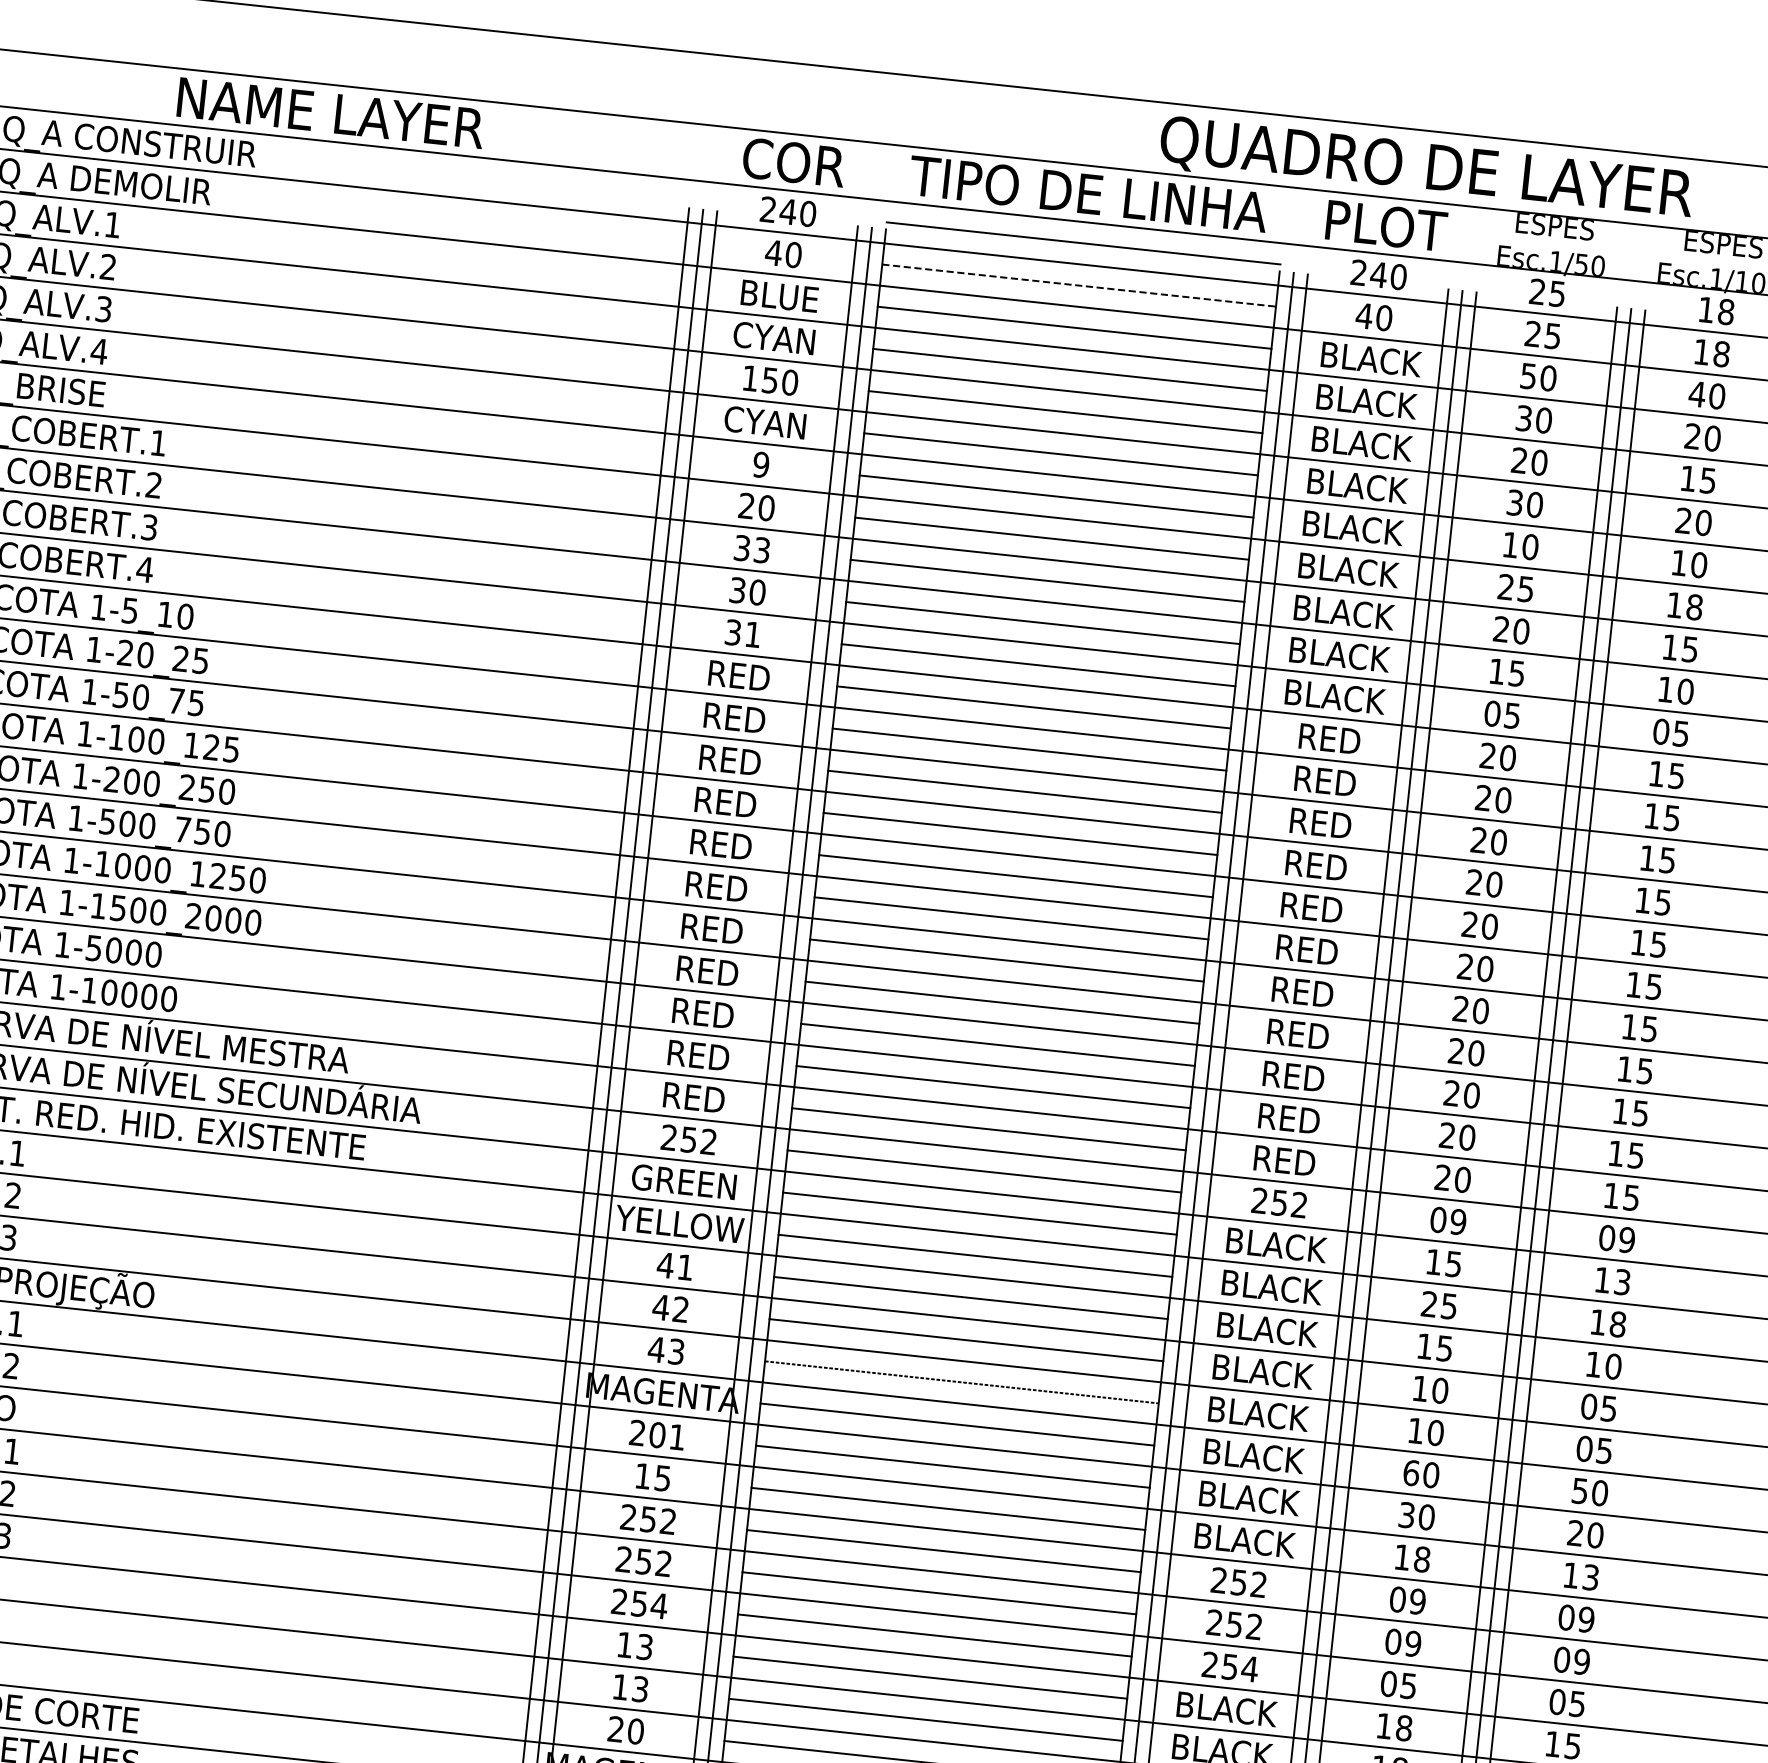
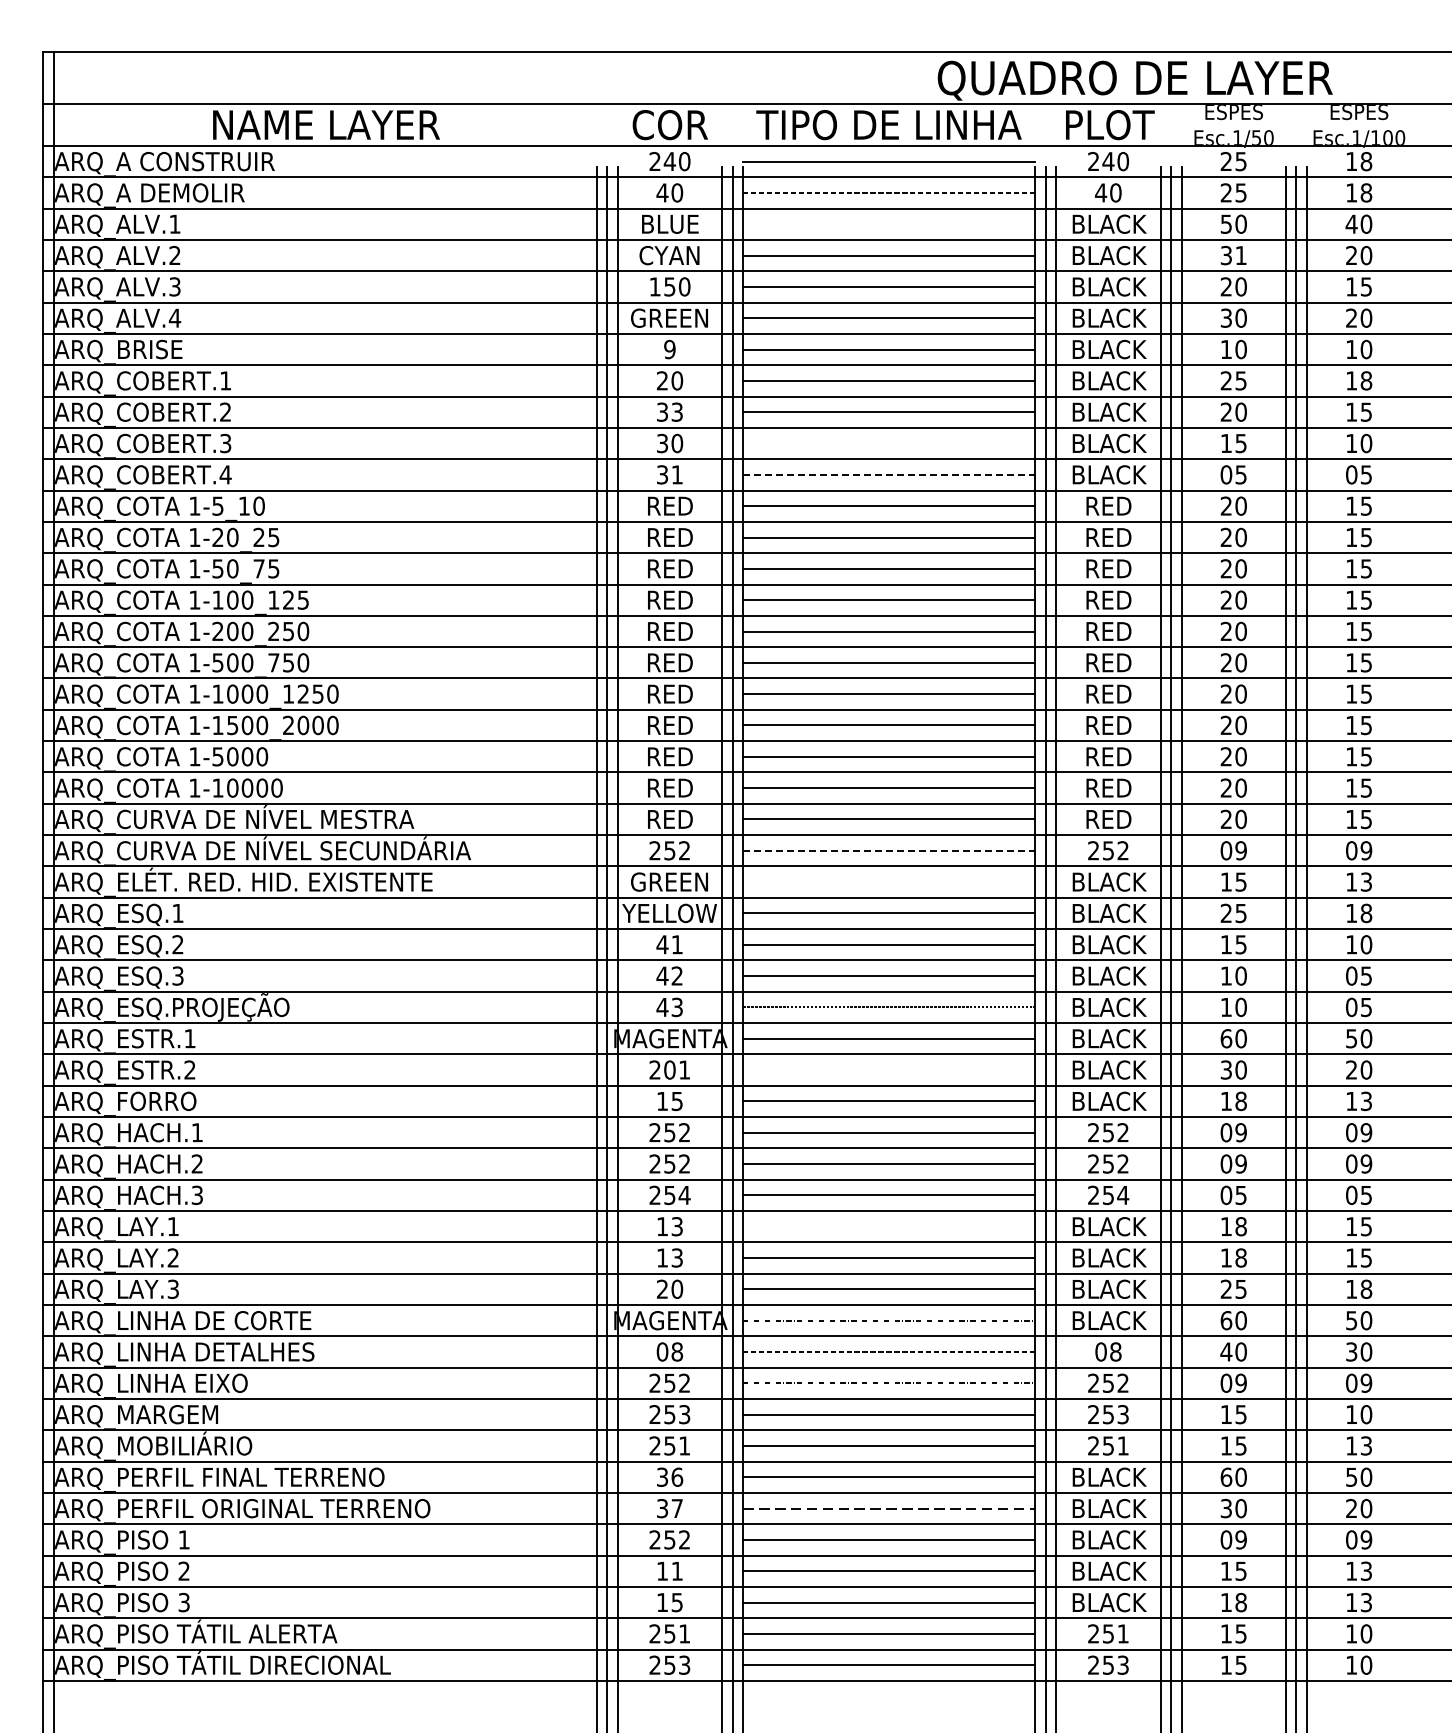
line: (1074, 328) -> (889, 224), removed
text: (1543, 420) -> (1240, 255), 30 -> 31
text: (765, 421) -> (669, 317), CYAN -> GREEN
line: (1043, 623) -> (889, 443), removed
line: (1038, 664) -> (889, 474), solid -> dashed
line: (984, 1171) -> (889, 850), solid -> dashed
line: (980, 1214) -> (889, 882), removed
line: (953, 1467) -> (889, 1070), removed
line: (930, 1677) -> (889, 1226), removed

